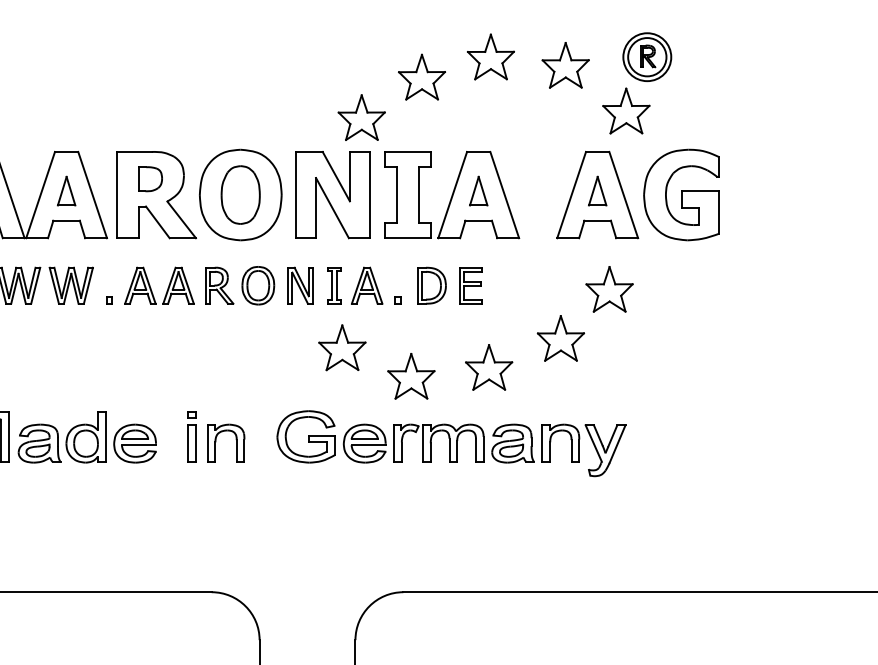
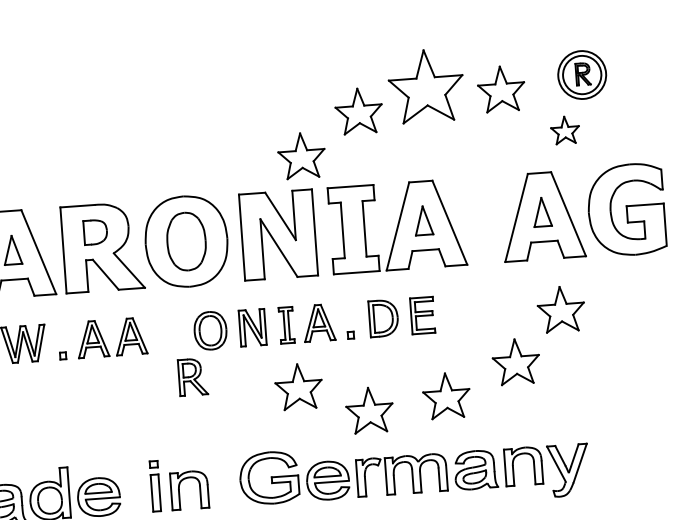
part: (490, 56) -> (425, 85), size x1.6
part: (626, 110) -> (565, 129), size x0.6
part: (219, 285) -> (192, 376), moved

